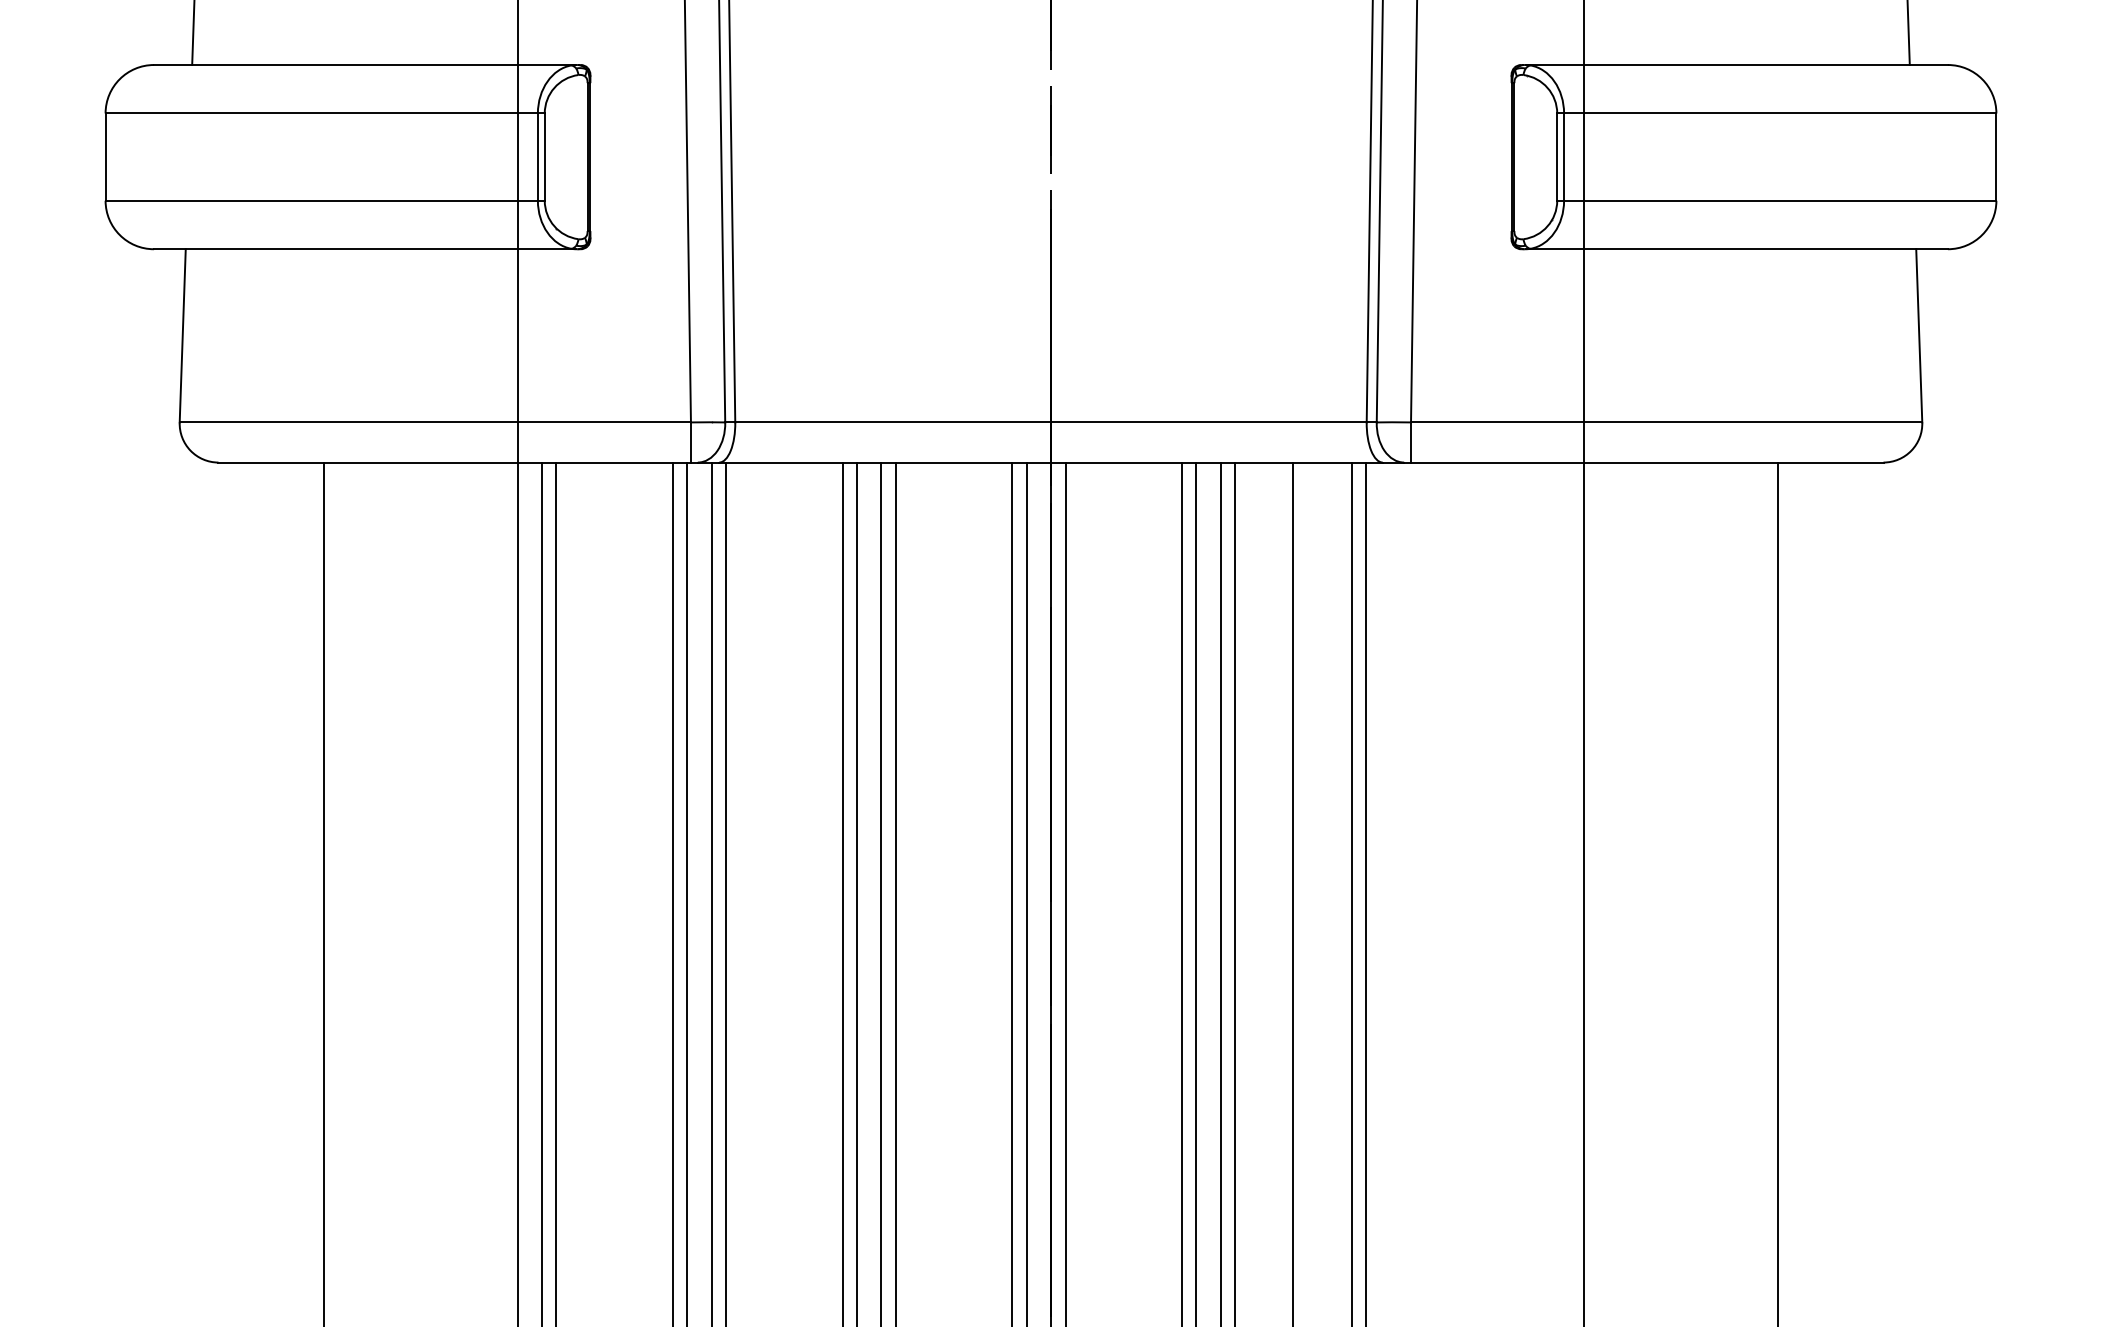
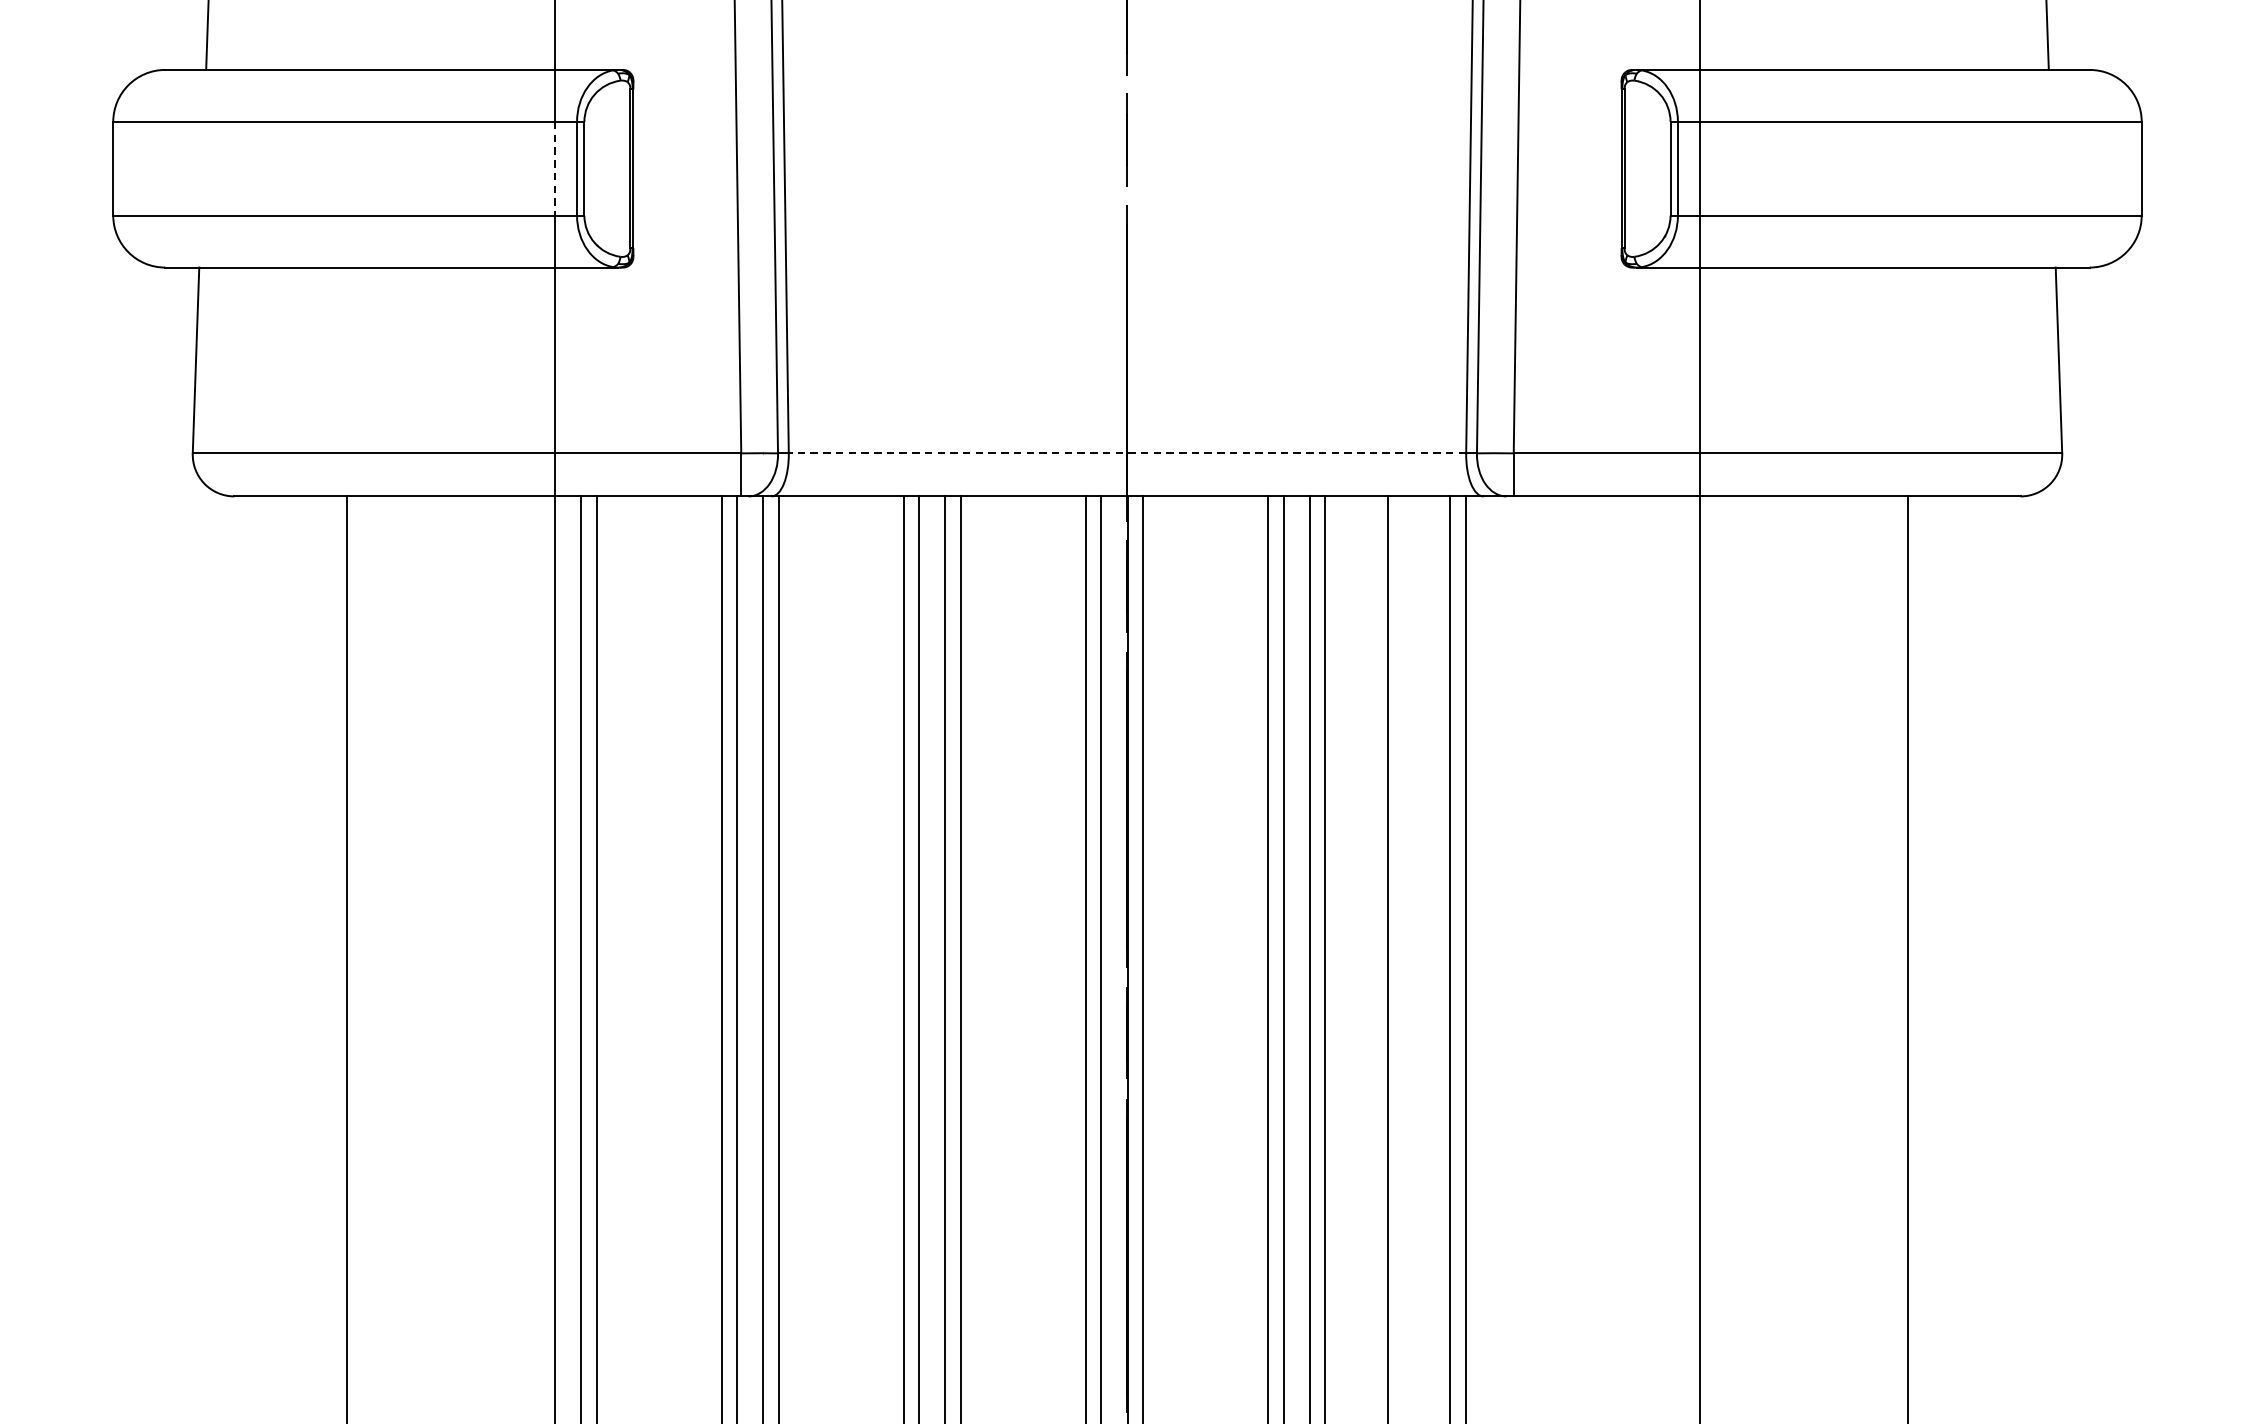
line: (517, 157) -> (555, 169), solid -> dashed
line: (1050, 422) -> (1126, 453), solid -> dashed

